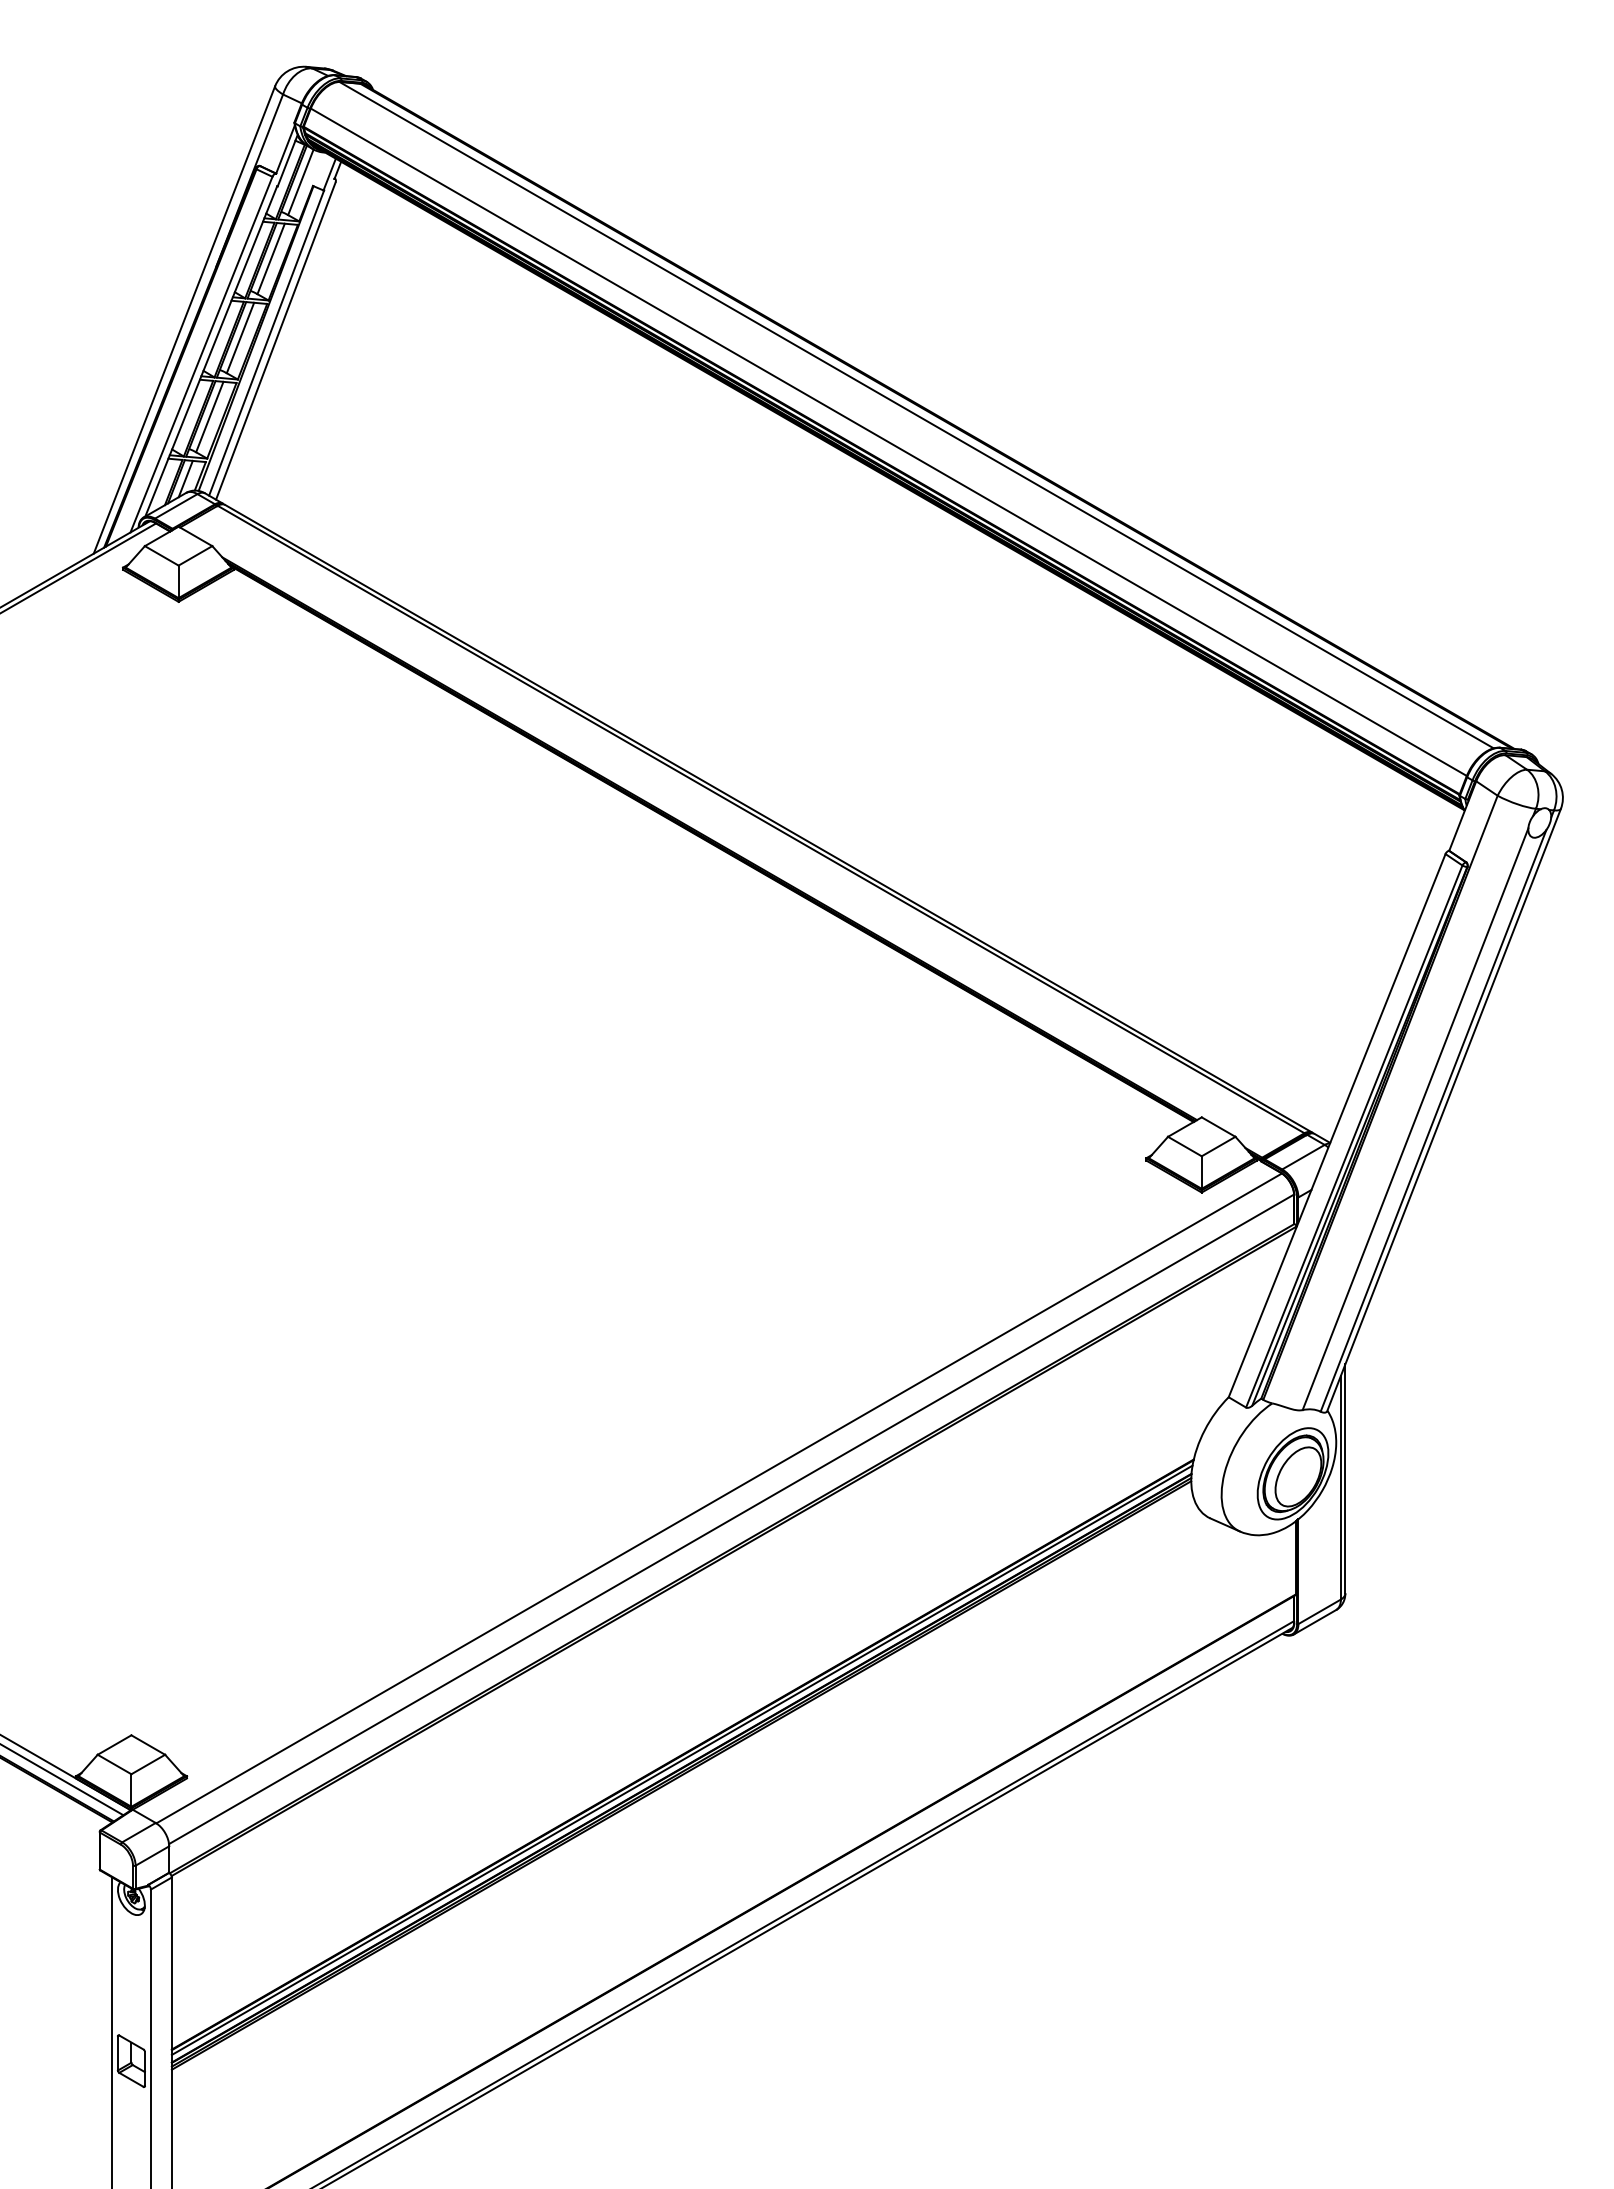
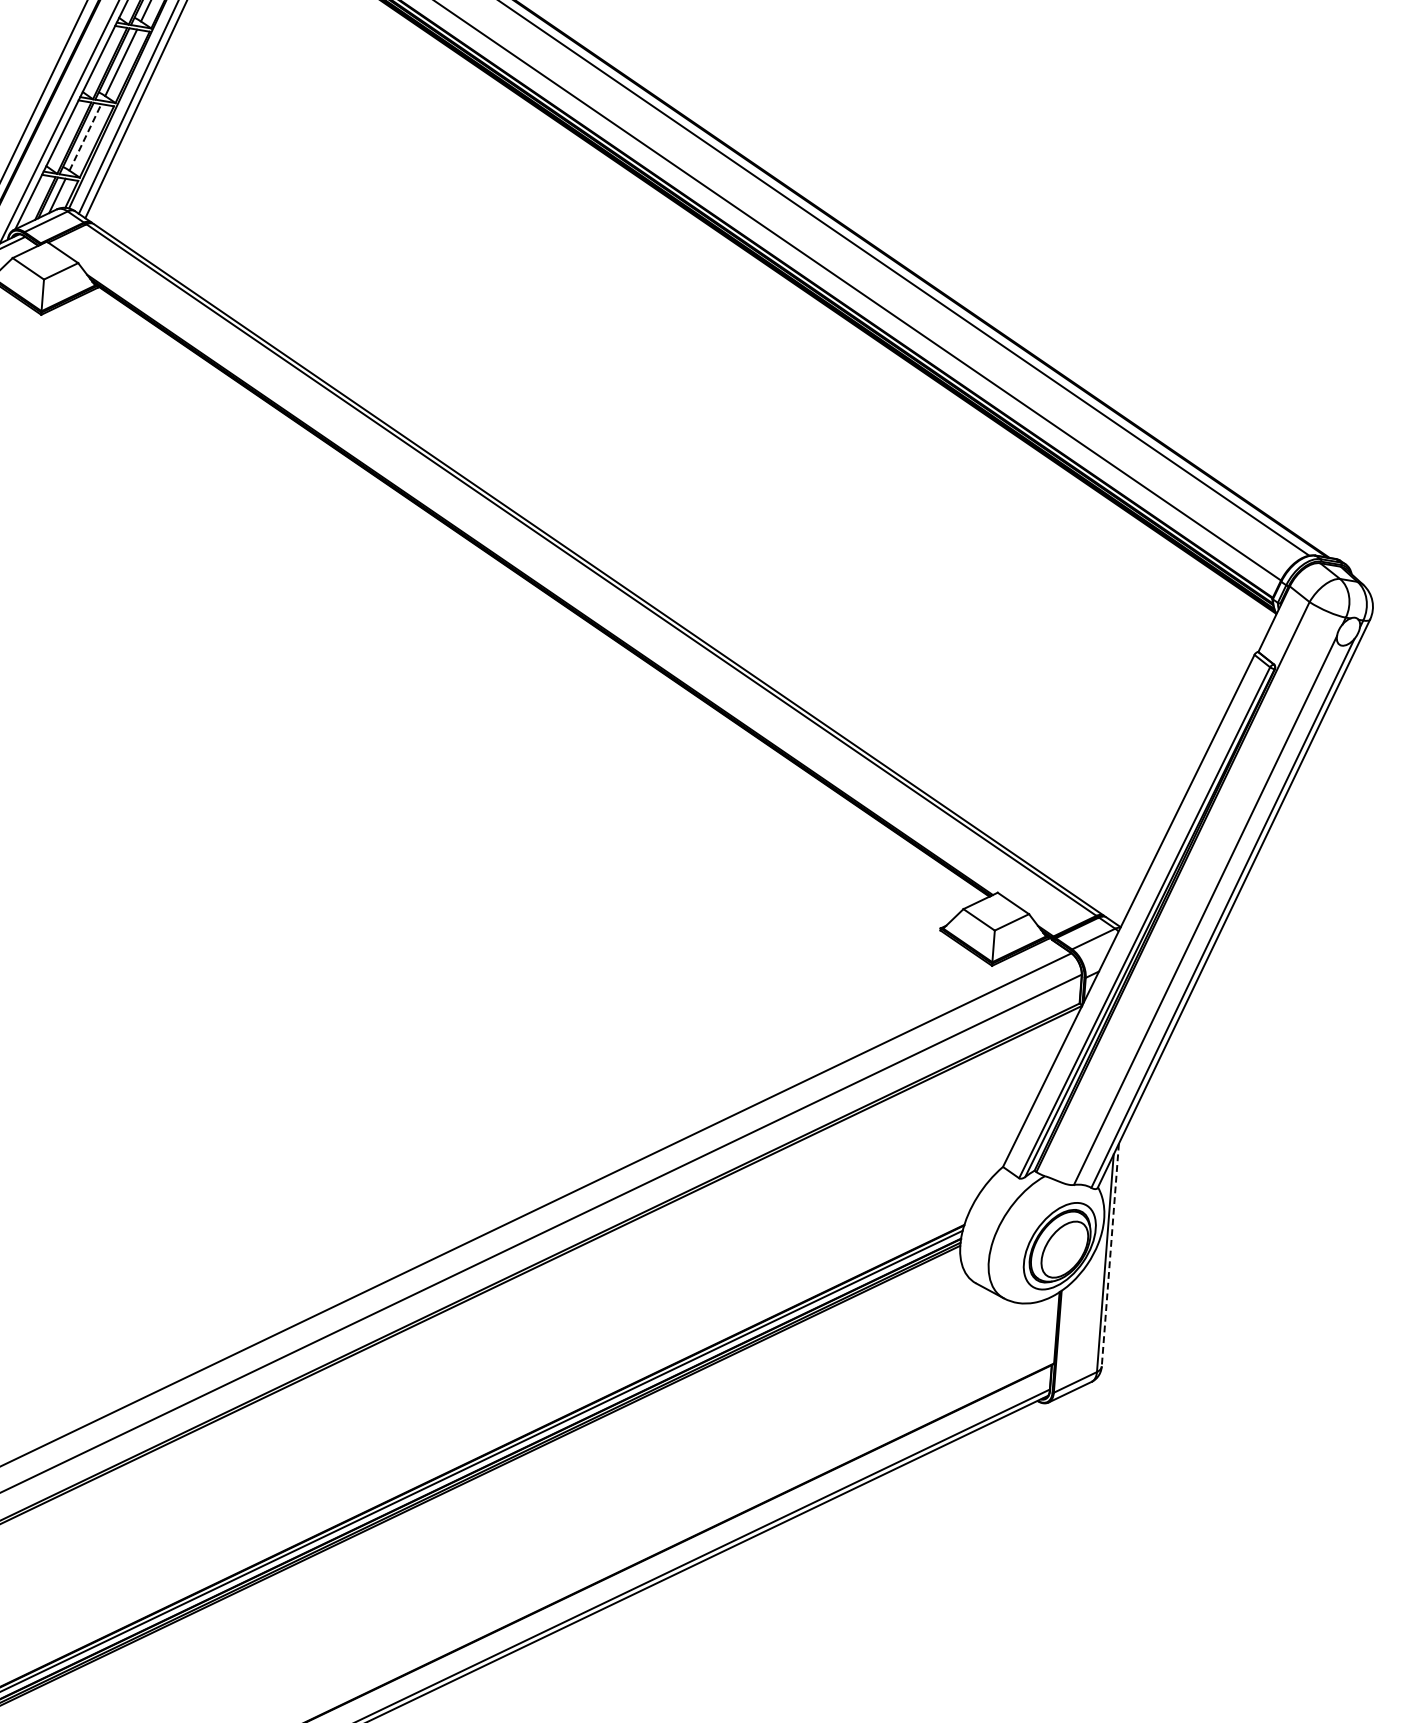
line: (209, 417) -> (85, 137), solid -> dashed
line: (1345, 1479) -> (1110, 1255), solid -> dashed

